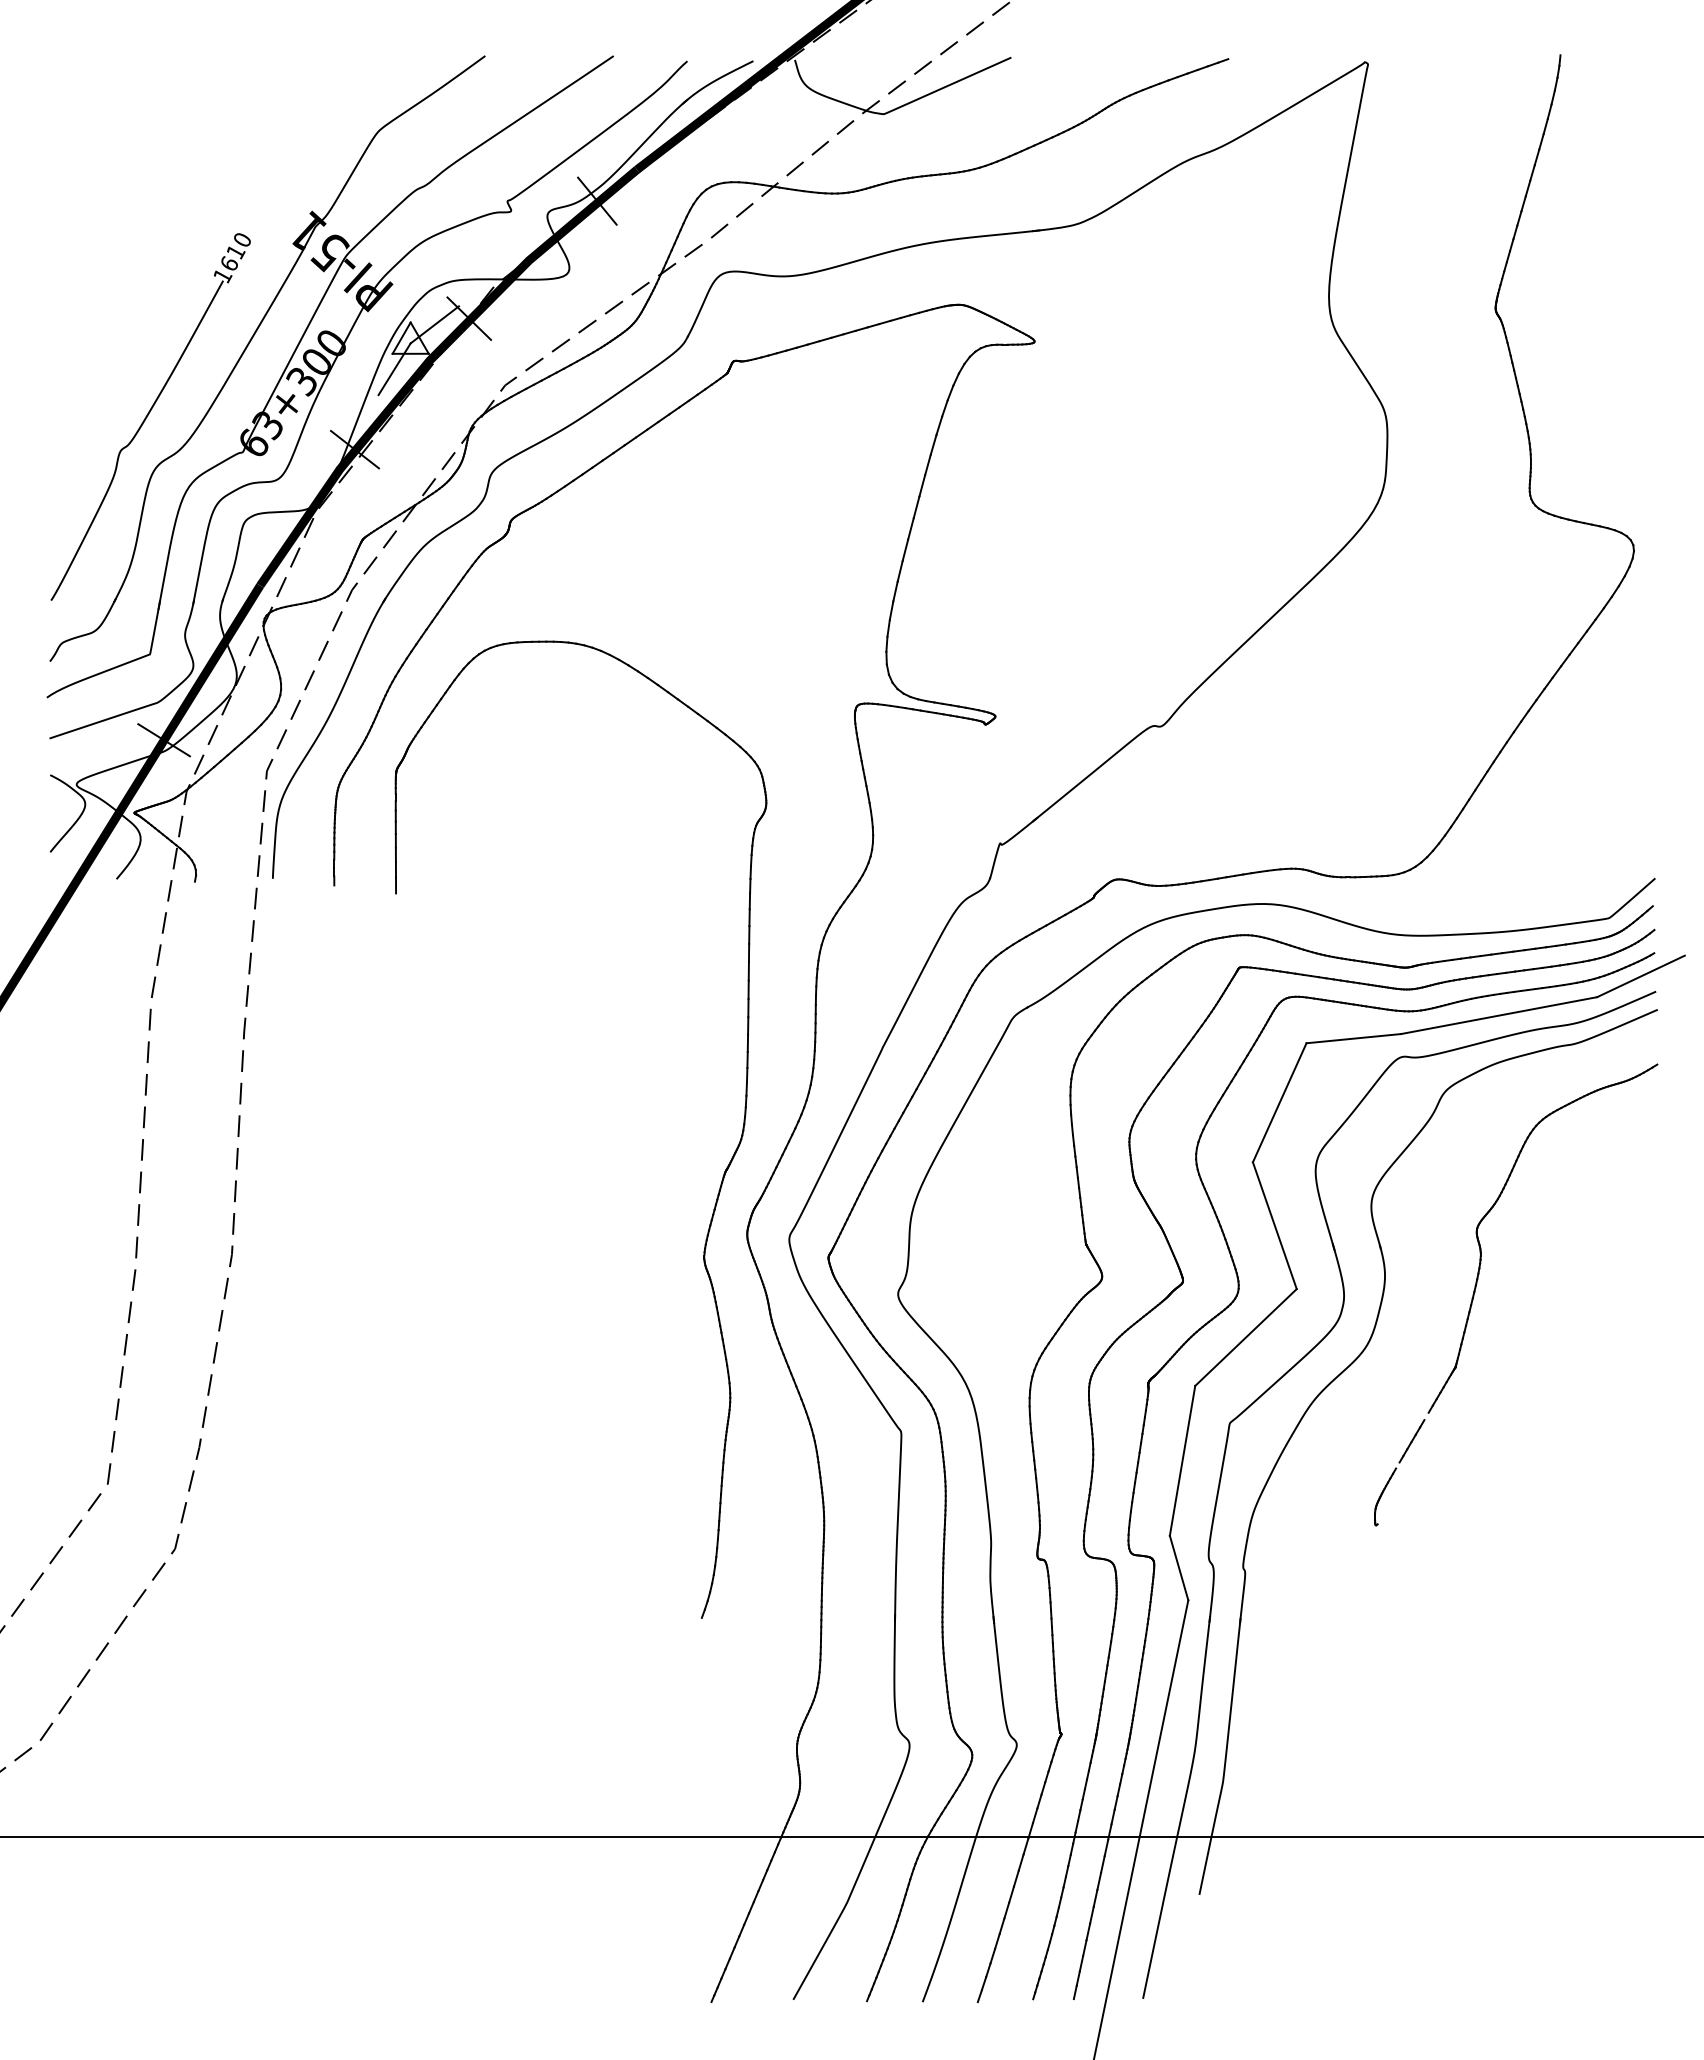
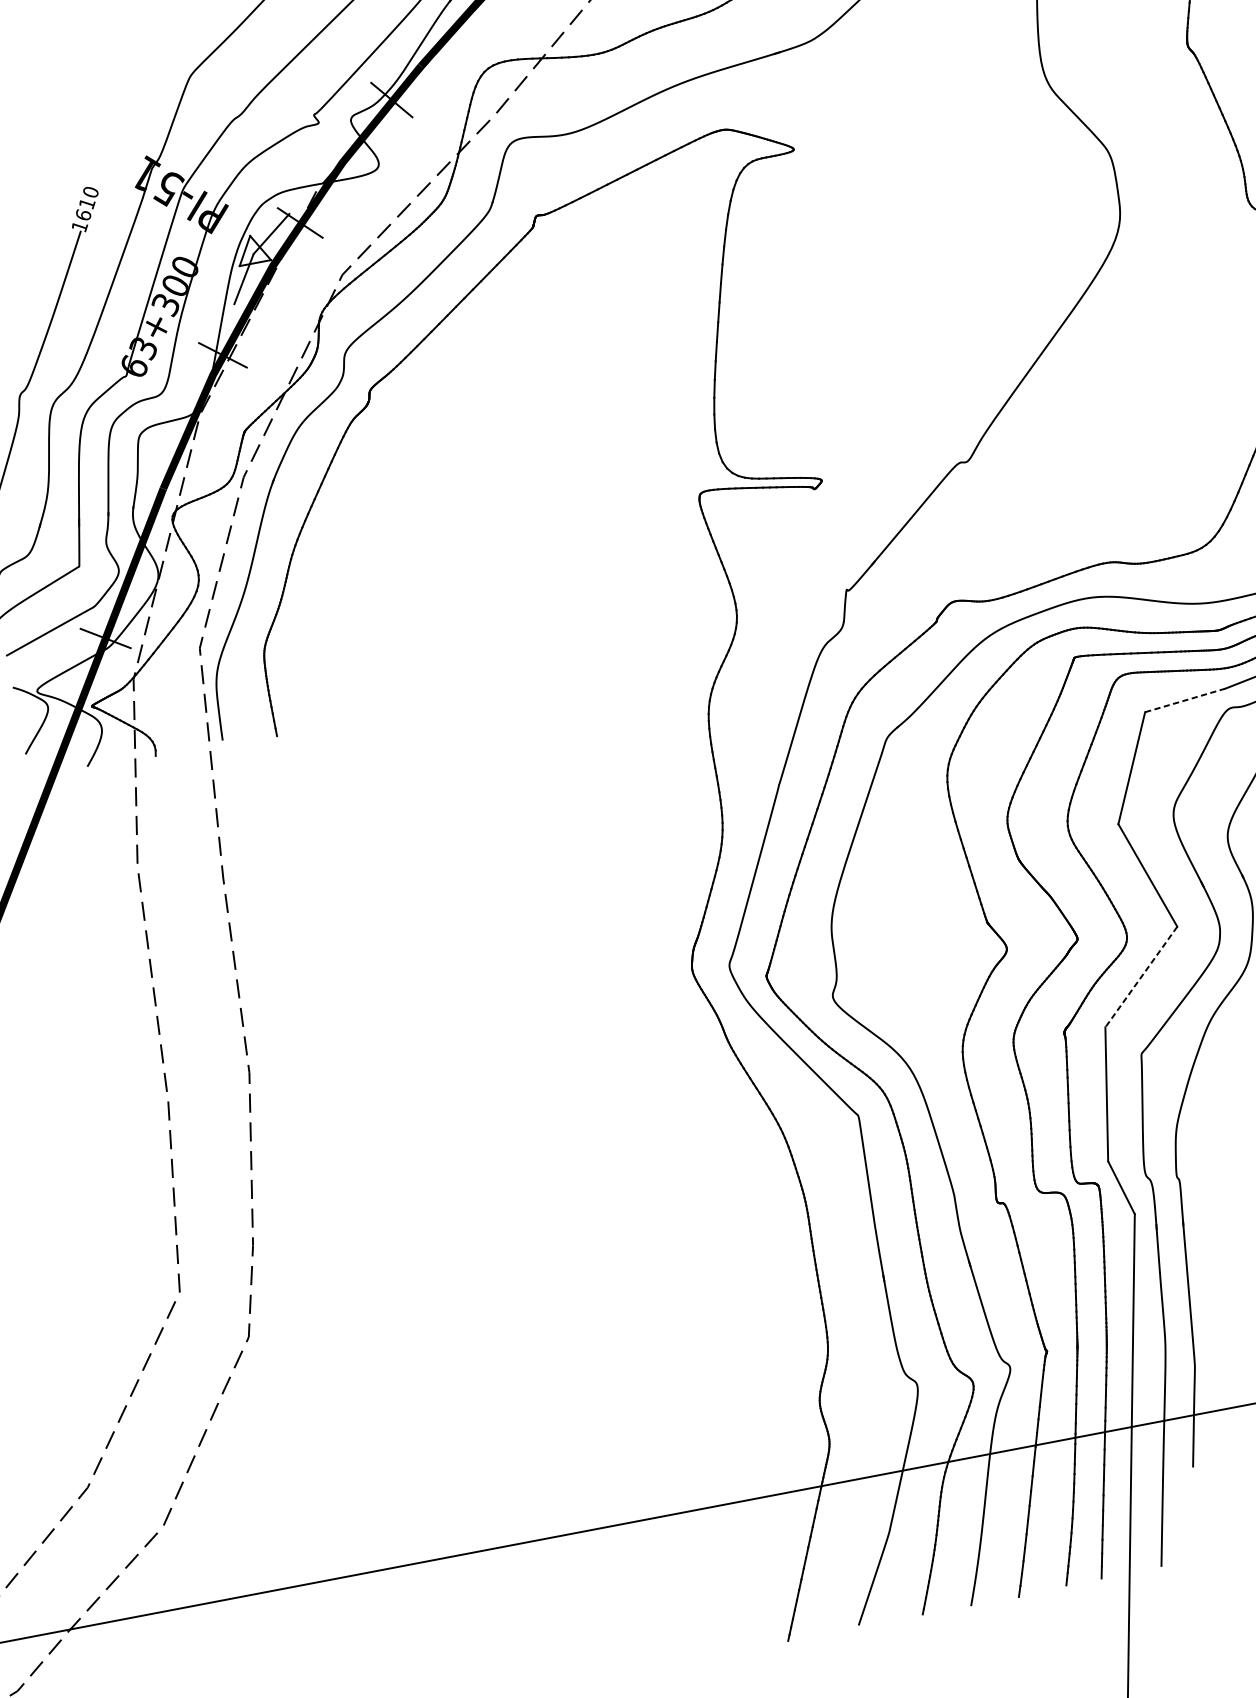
line: (1353, 1038) -> (1185, 700), solid -> dashed
part: (722, 1176) -> (661, 924), removed
line: (1245, 1337) -> (1140, 977), solid -> dashed

